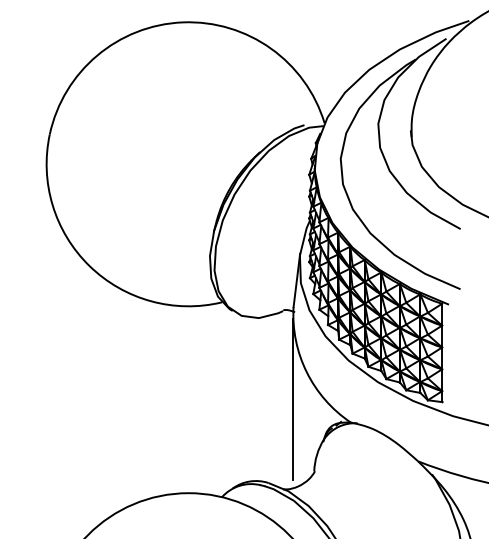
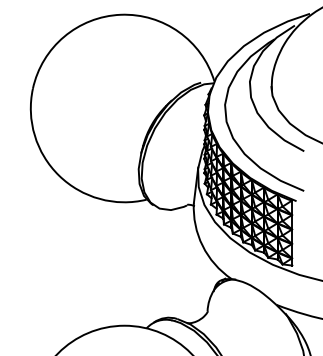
line: (292, 400) -> (193, 264), removed

